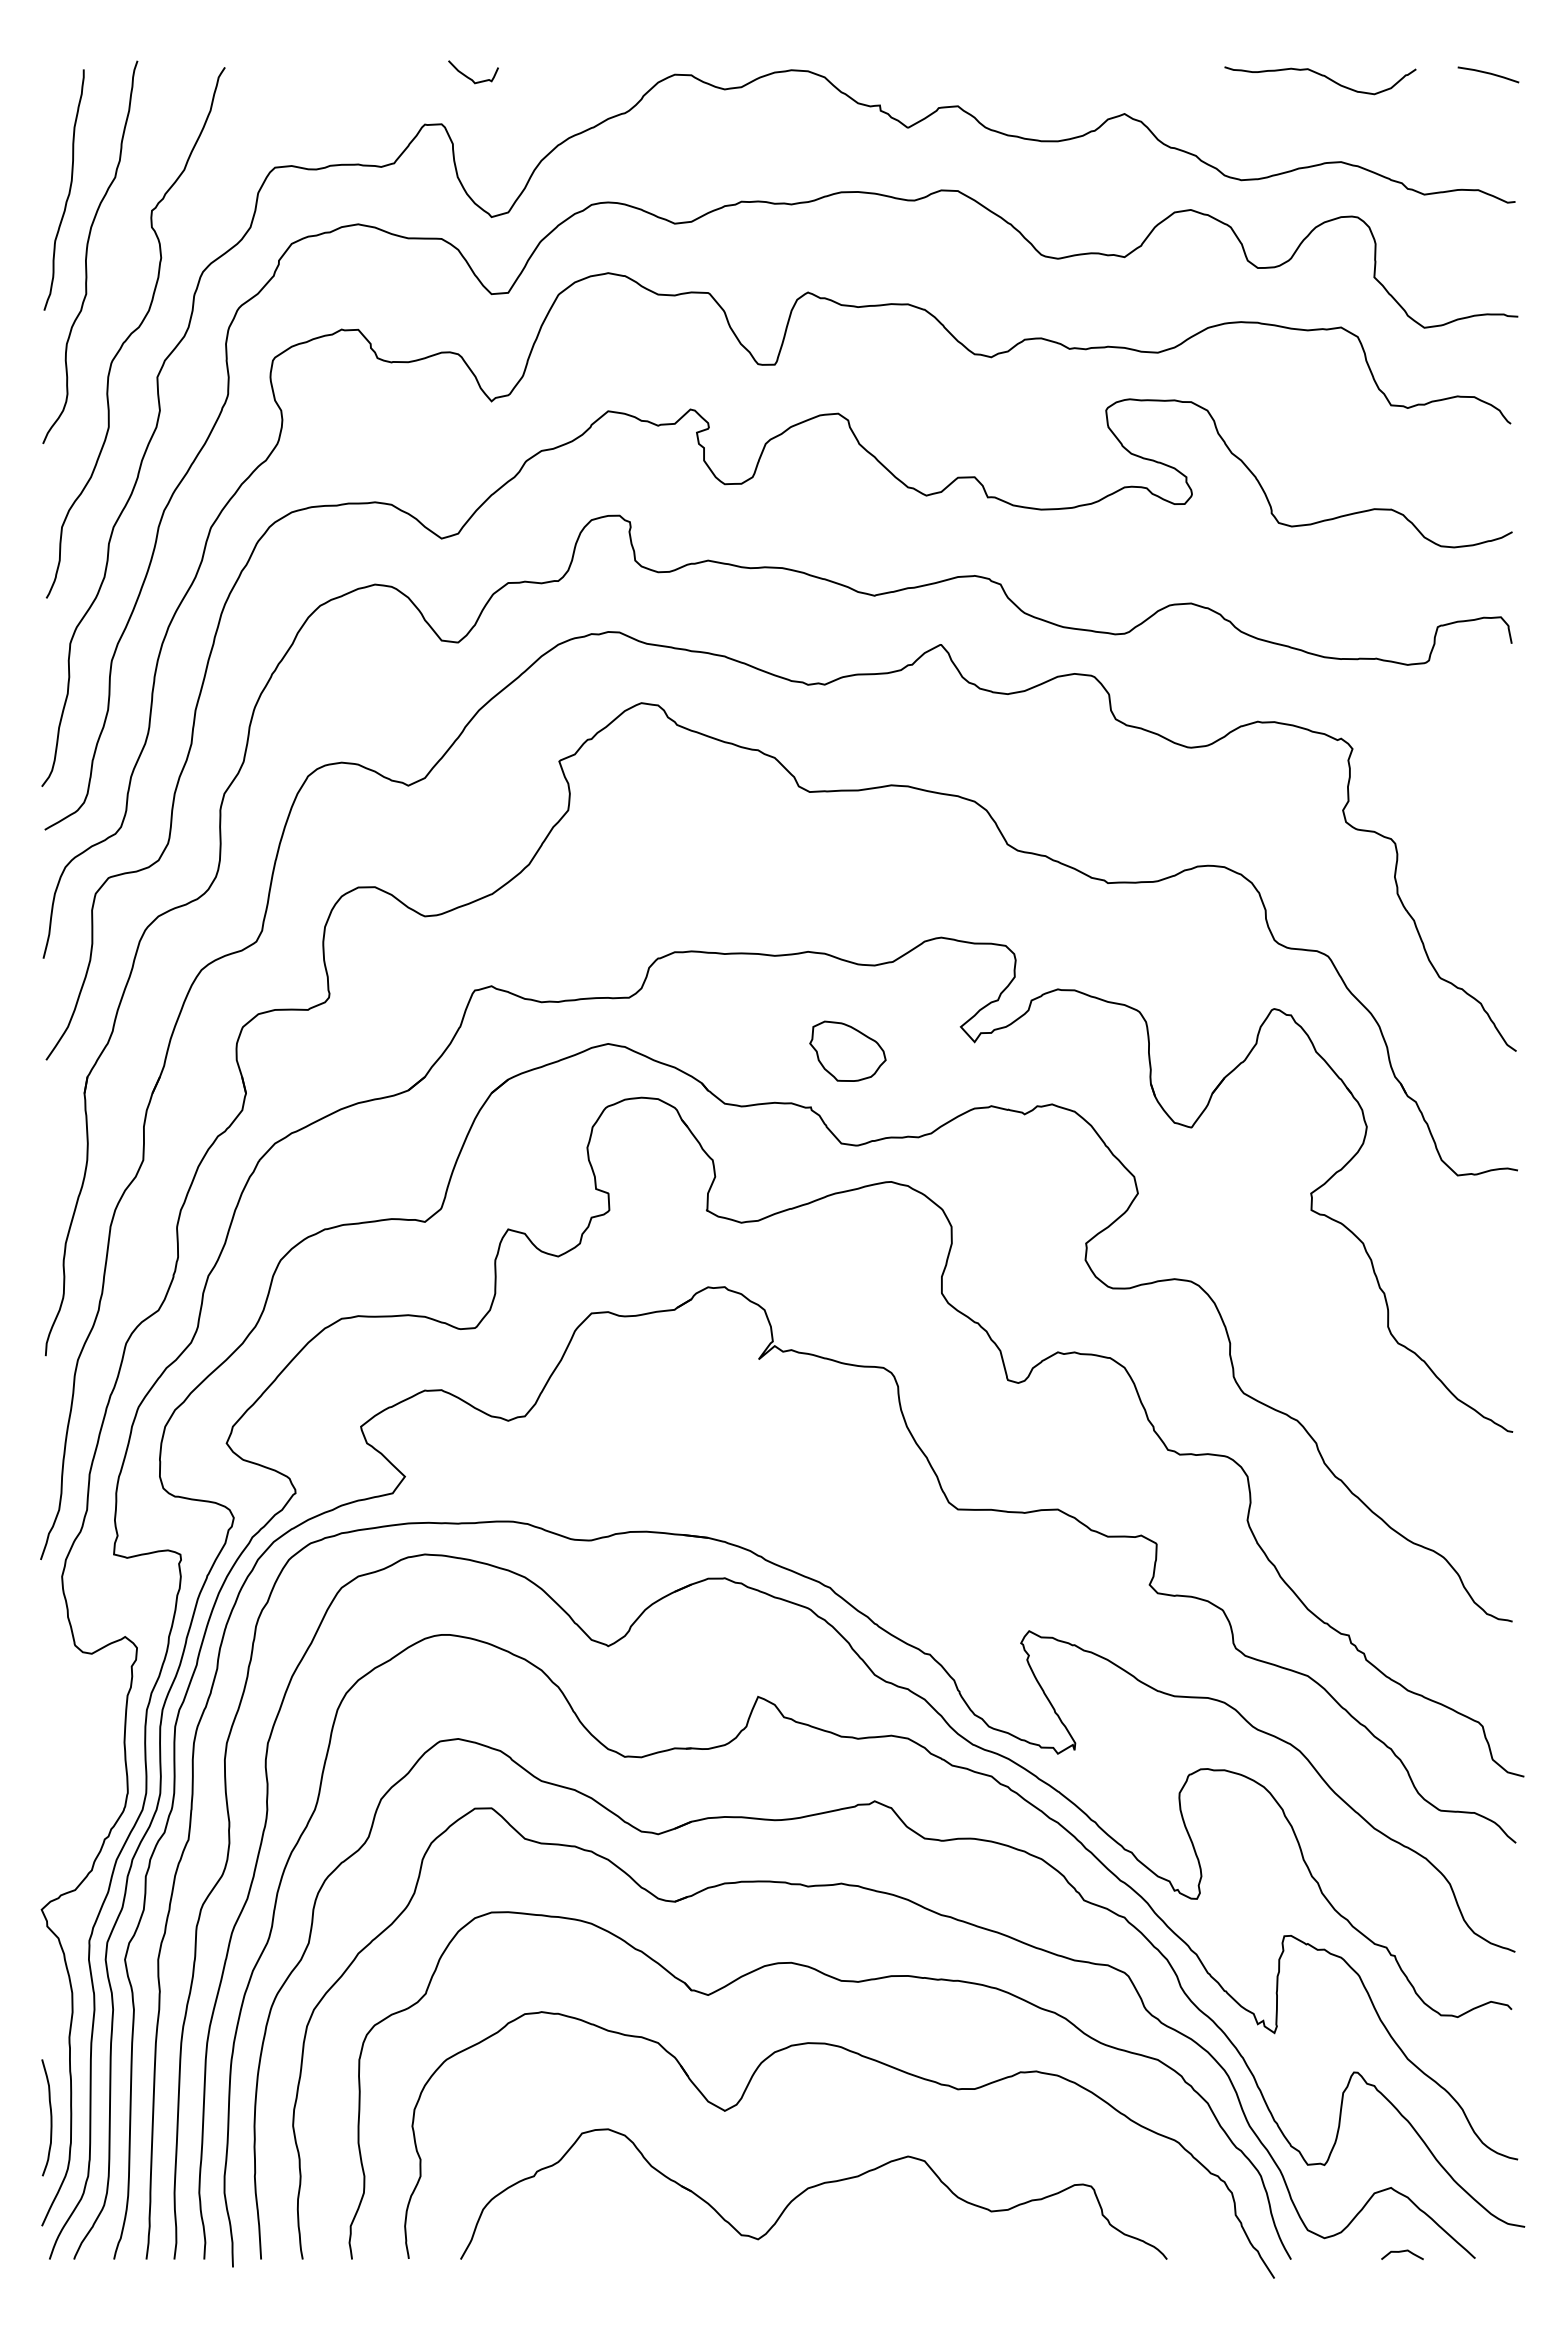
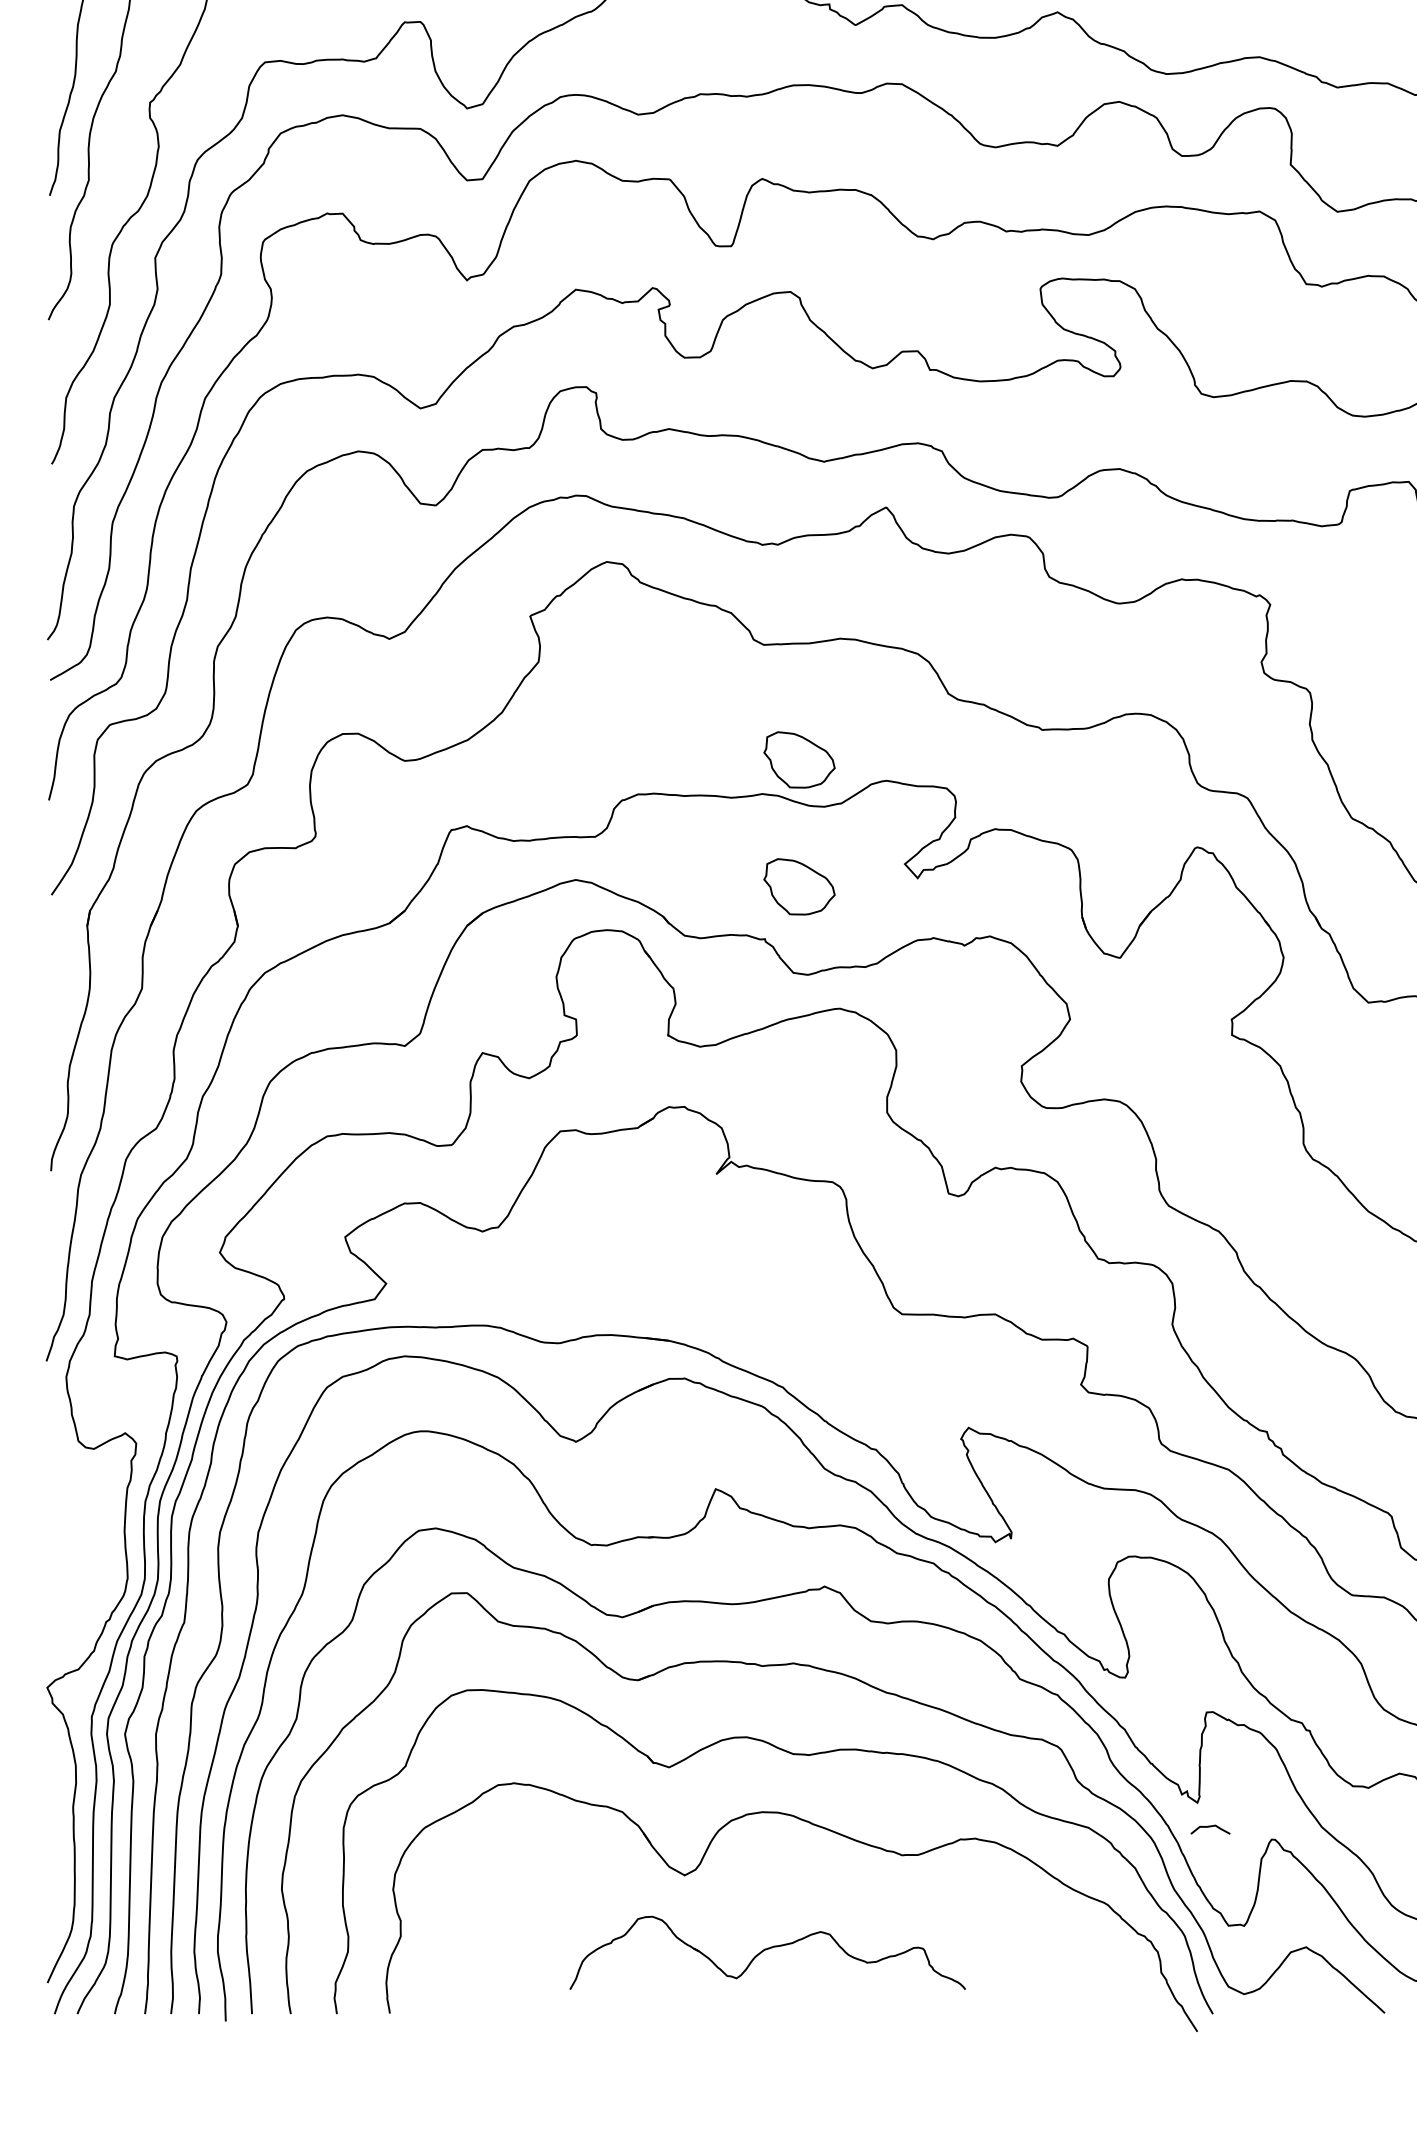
part: (847, 914) -> (799, 759), added
curve: (50, 2117) -> (55, 1881), removed
part: (813, 2193) -> (767, 1952), size x0.6
curve: (1402, 2252) -> (1210, 1827), moved

